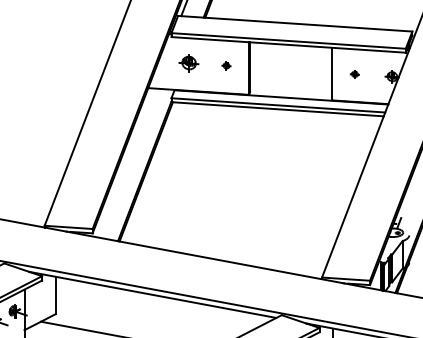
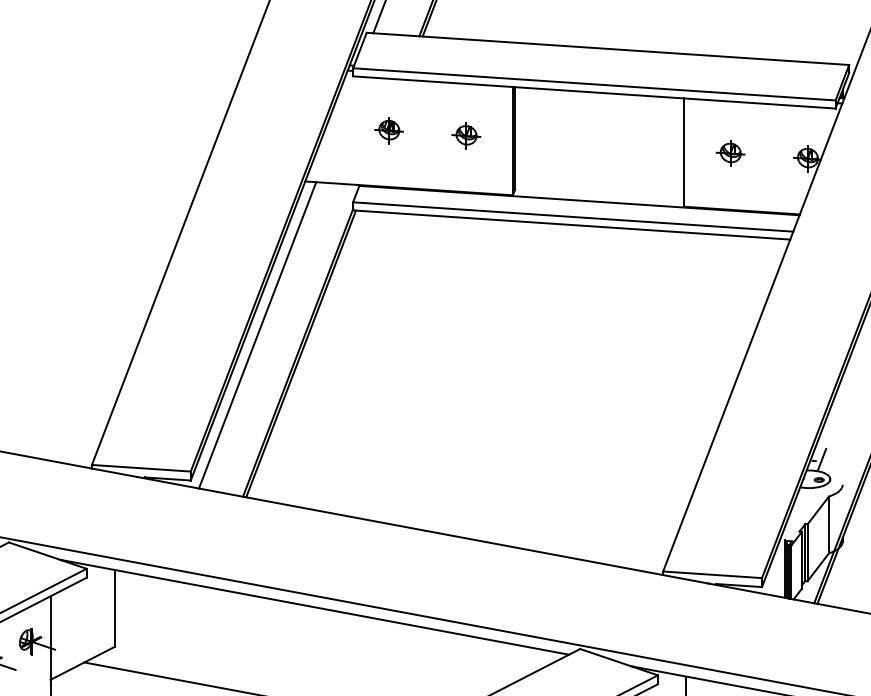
part: (188, 63) -> (388, 130), size x0.71
part: (226, 65) -> (466, 134), size x1.67
part: (354, 74) -> (729, 153), size x1.67
line: (124, 162) -> (256, 334), added

